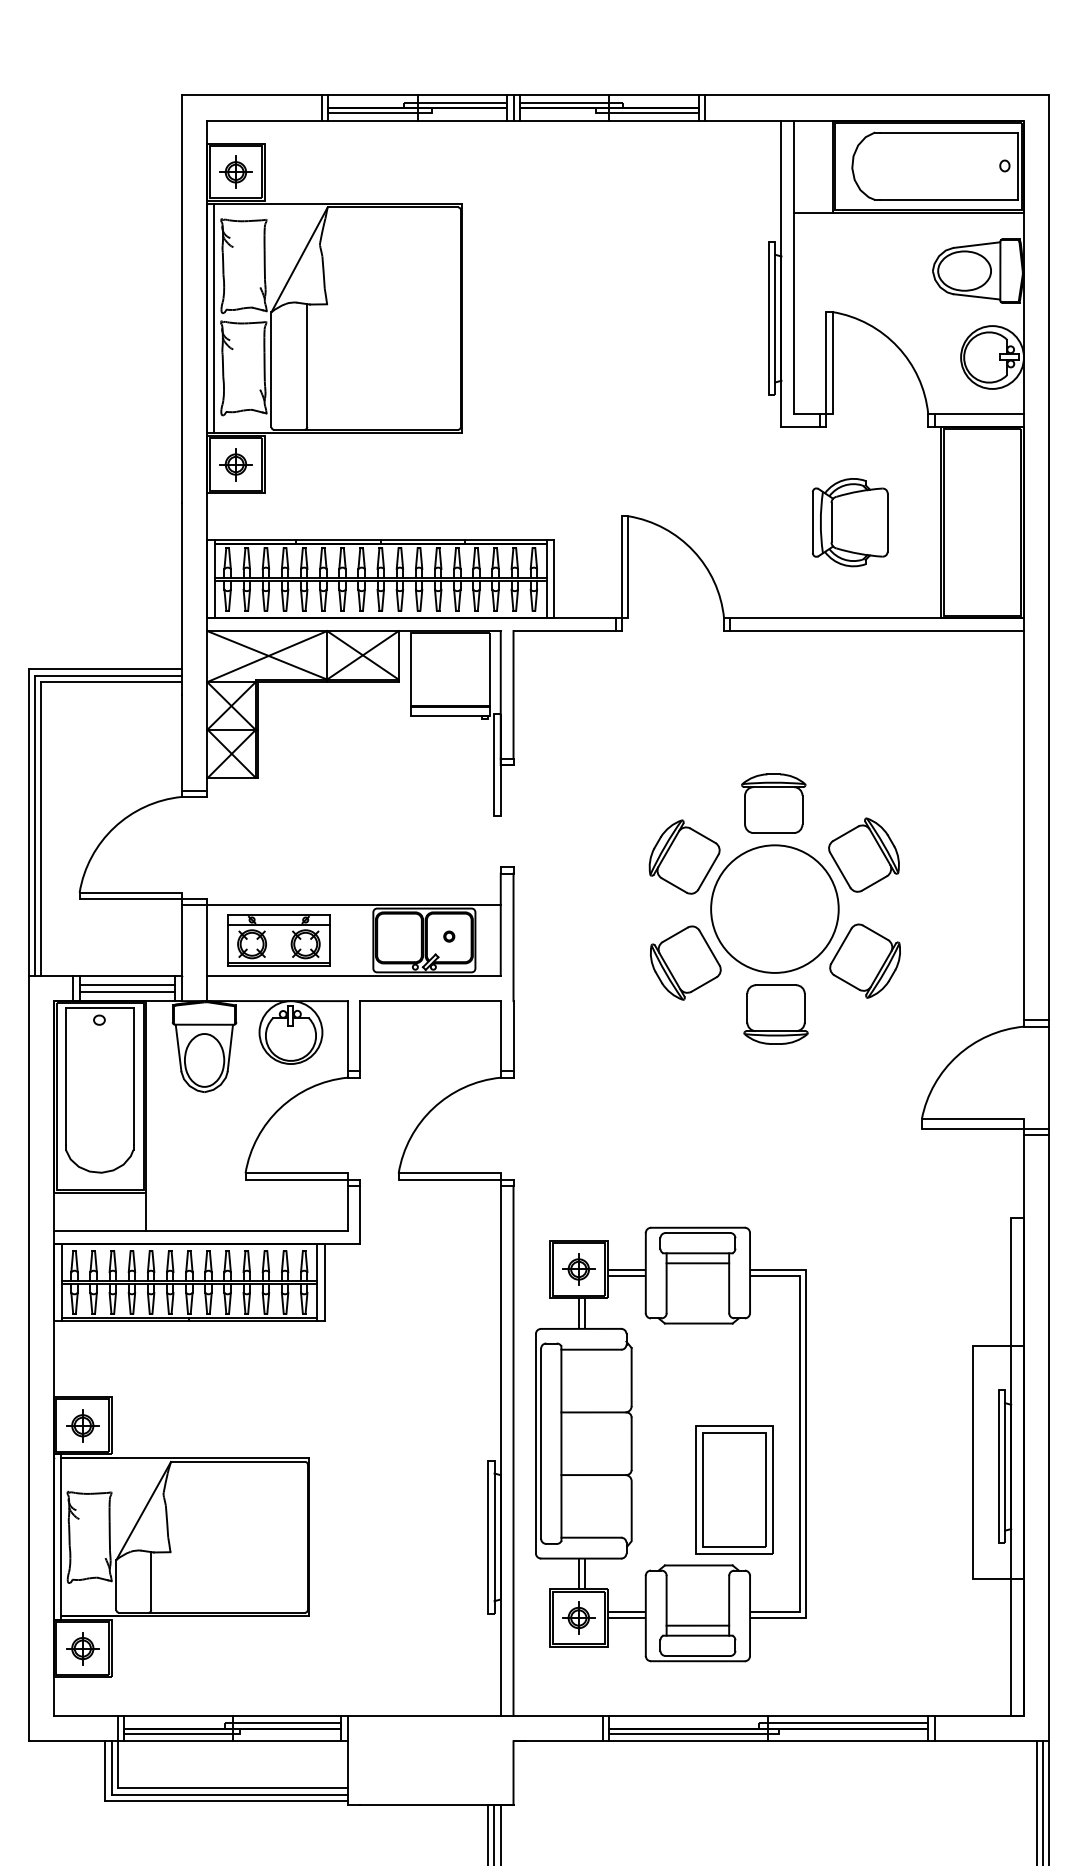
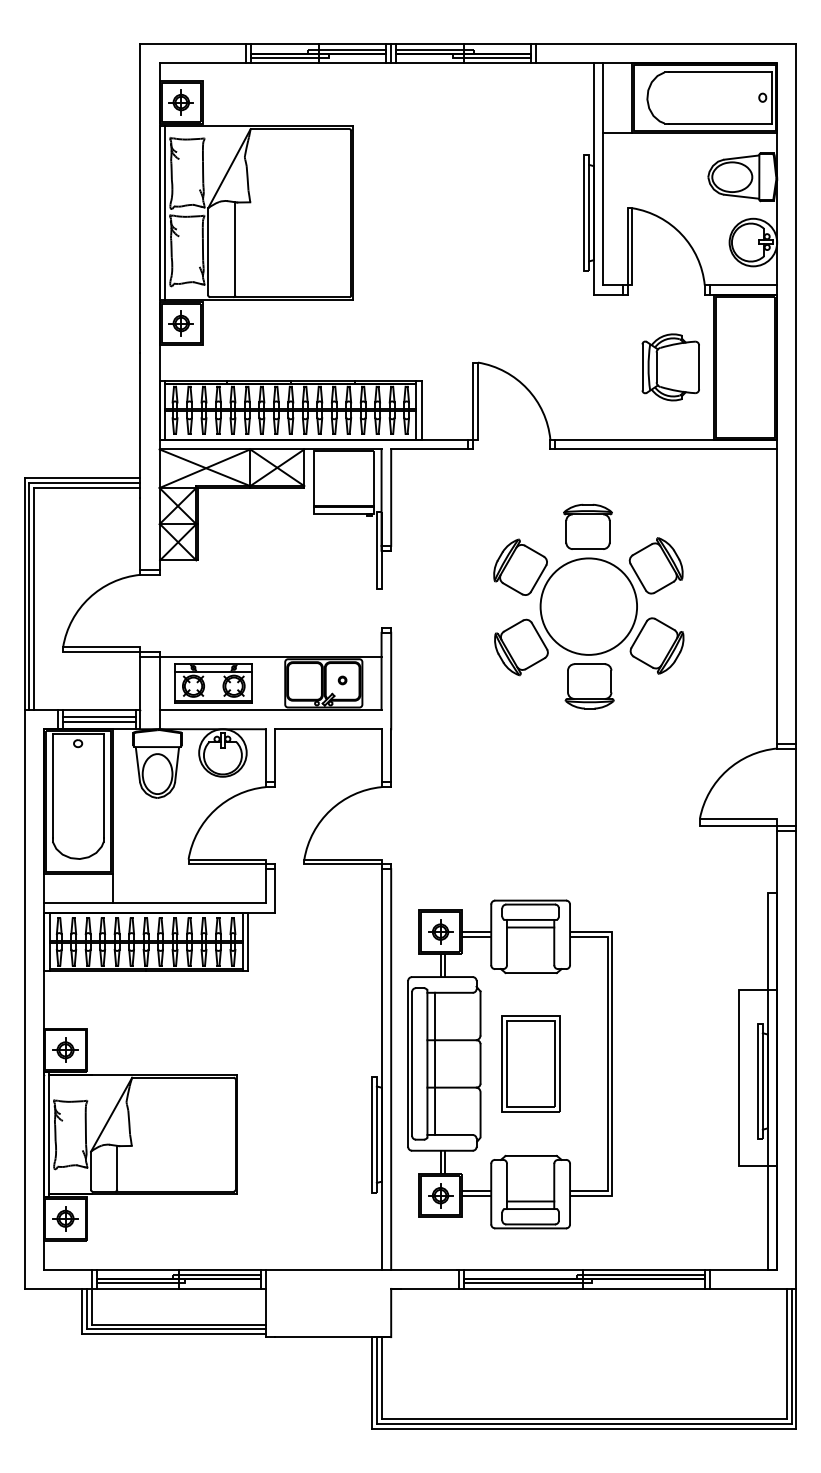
part: (849, 522) -> (670, 367), moved
part: (774, 908) -> (588, 606), moved
line: (570, 1443) -> (434, 1063), added
part: (733, 1489) -> (530, 1063), moved

